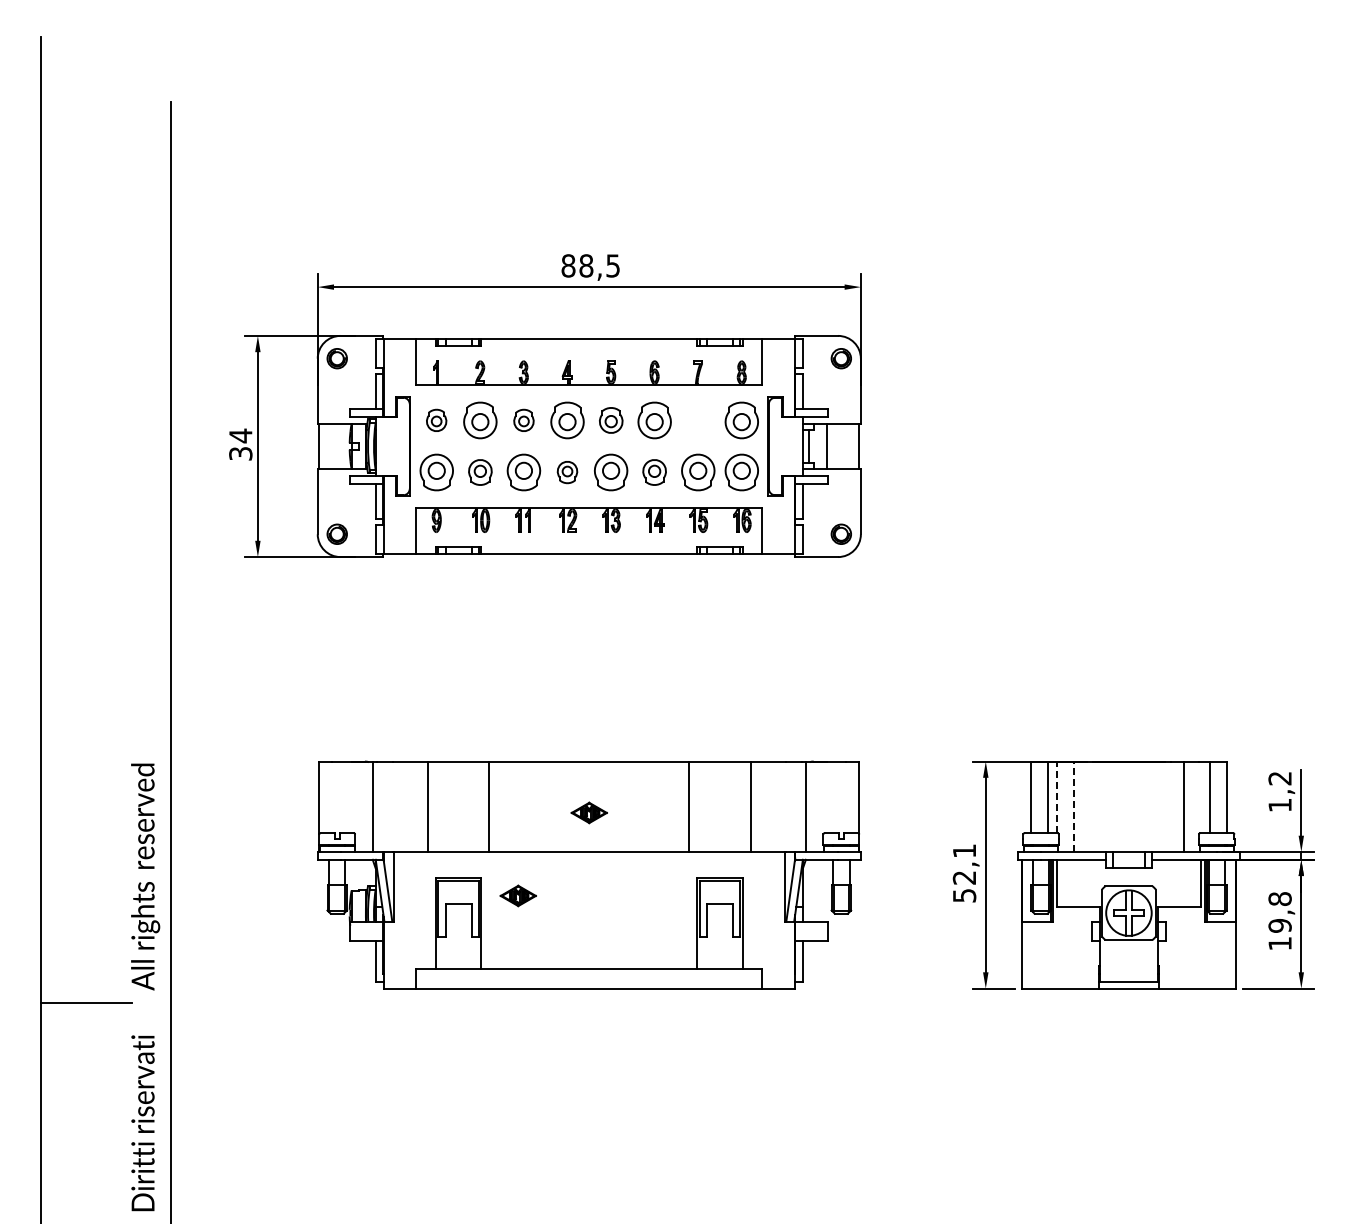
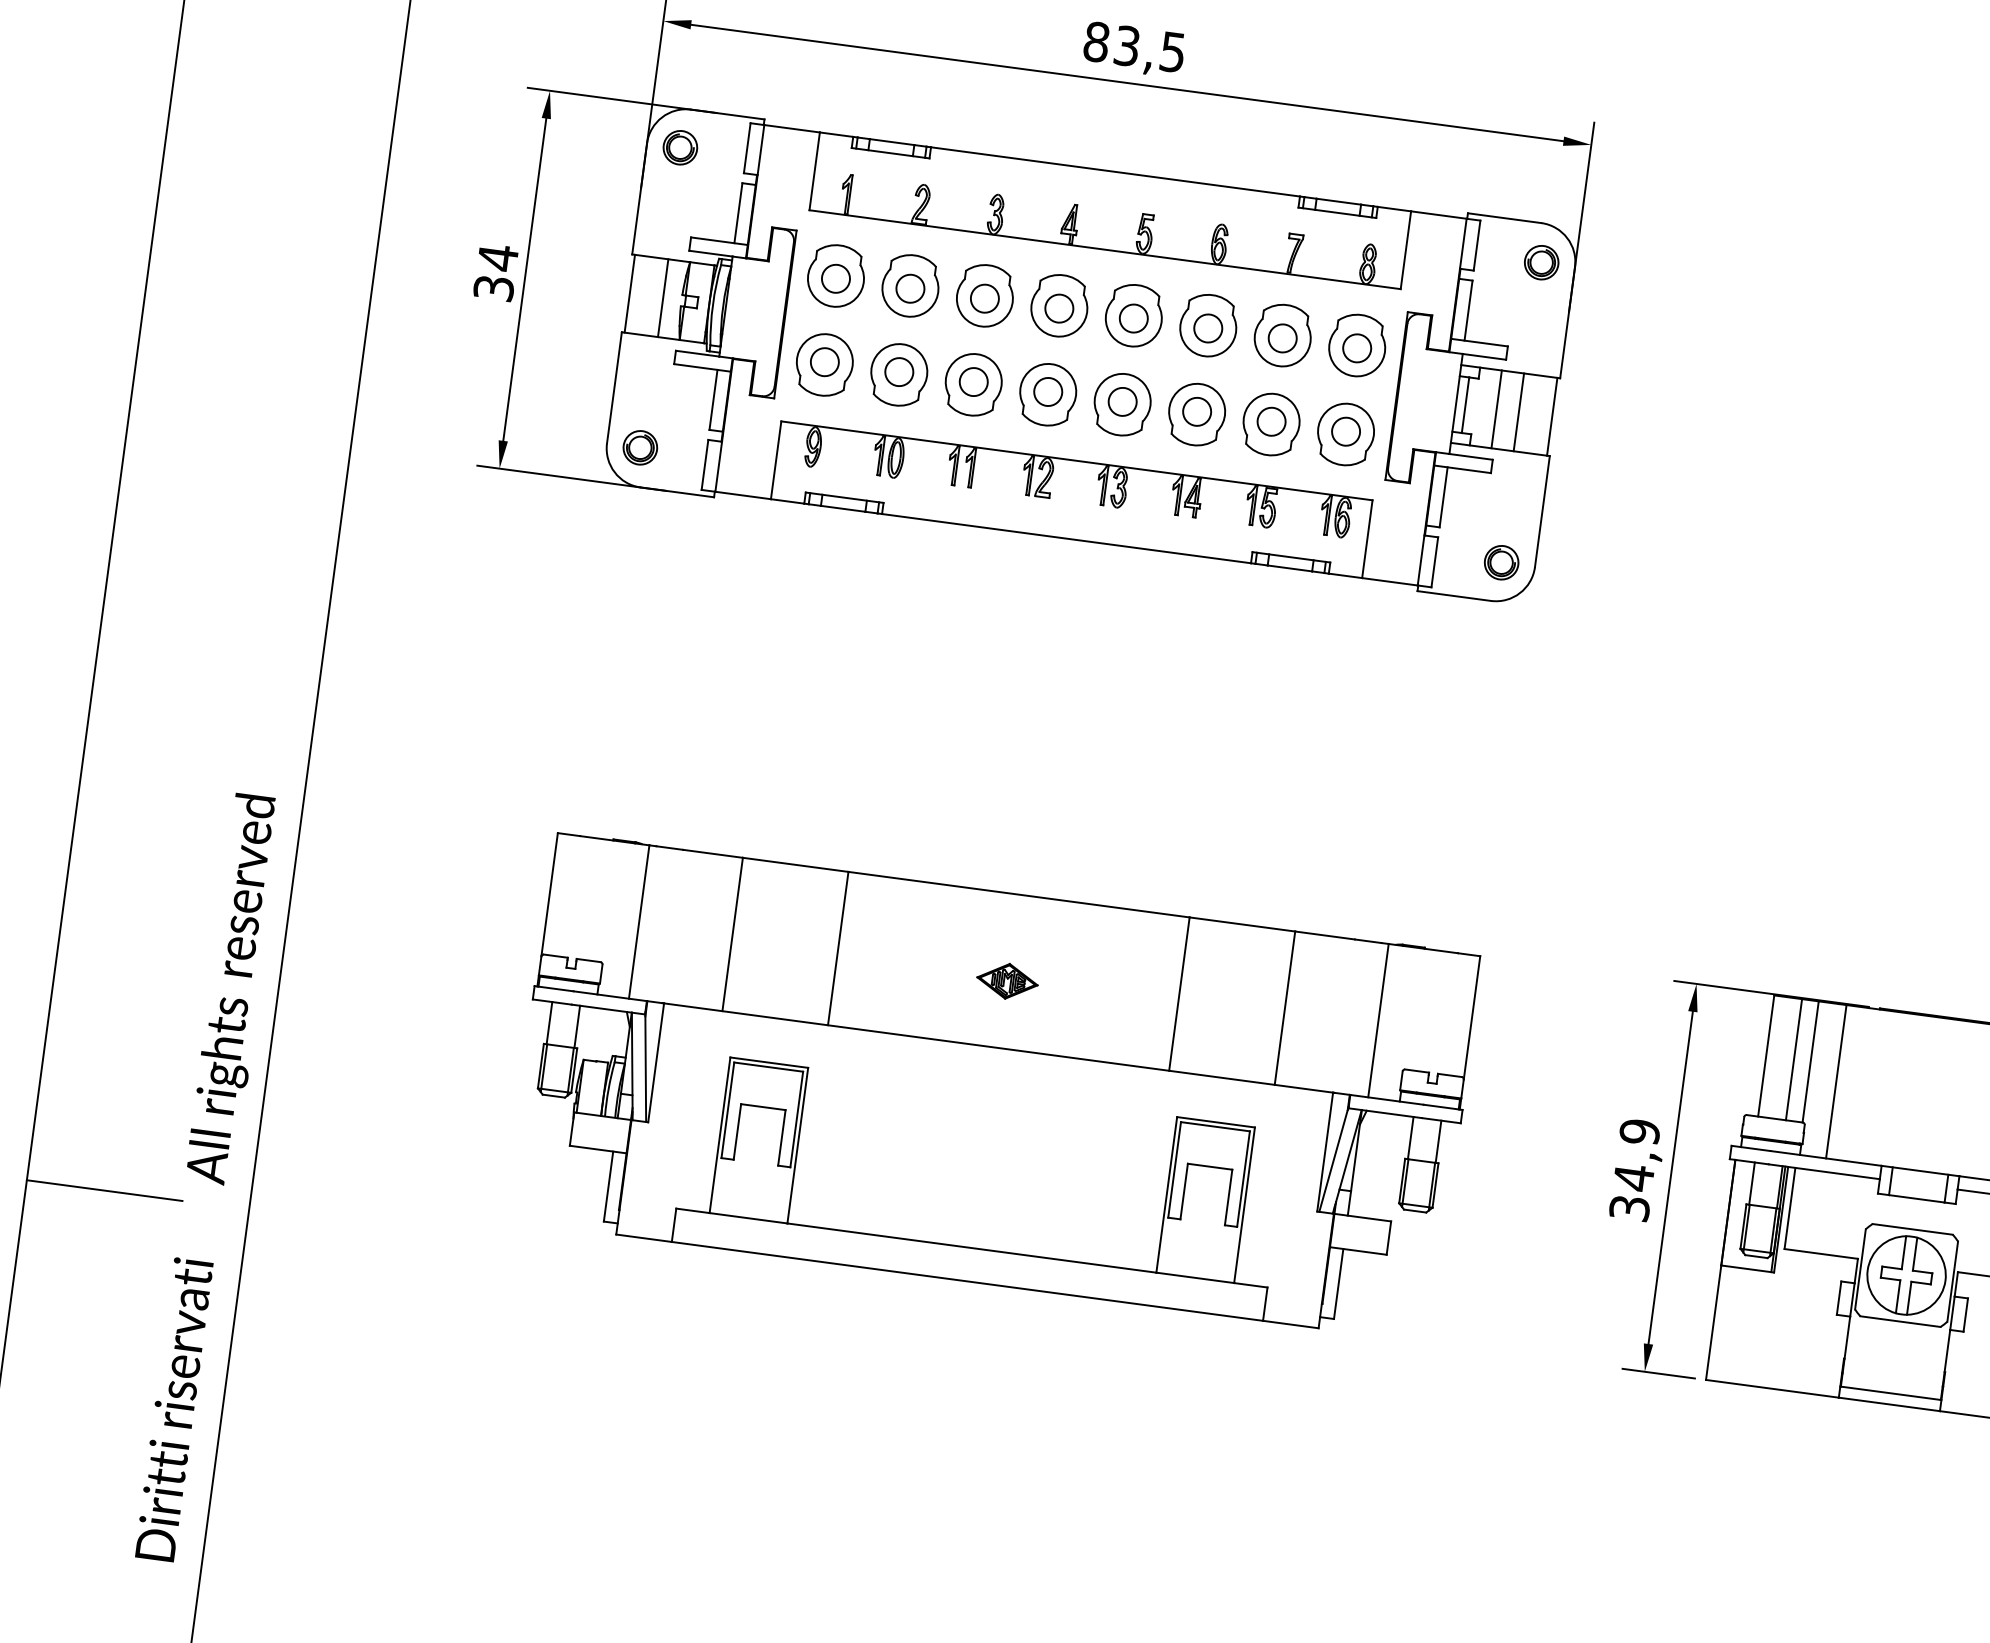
text: (586, 265) -> (1127, 45), 88,5 -> 83,5
part: (436, 420) -> (835, 276), size x1.67
part: (523, 420) -> (984, 295), size x1.67
part: (611, 420) -> (1134, 315), size x1.43
part: (698, 420) -> (1283, 335), added
line: (338, 446) -> (662, 298), added
line: (839, 446) -> (1518, 412), added
part: (480, 472) -> (899, 374), size x1.43
part: (567, 472) -> (1047, 394), size x1.67
part: (654, 472) -> (1196, 414), size x1.43
line: (1057, 797) -> (1810, 1061), dashed -> solid
line: (1073, 807) -> (1835, 1082), dashed -> solid
text: (964, 872) -> (1634, 1168), 52,1 -> 34,9
part: (517, 895) -> (865, 1106), removed

